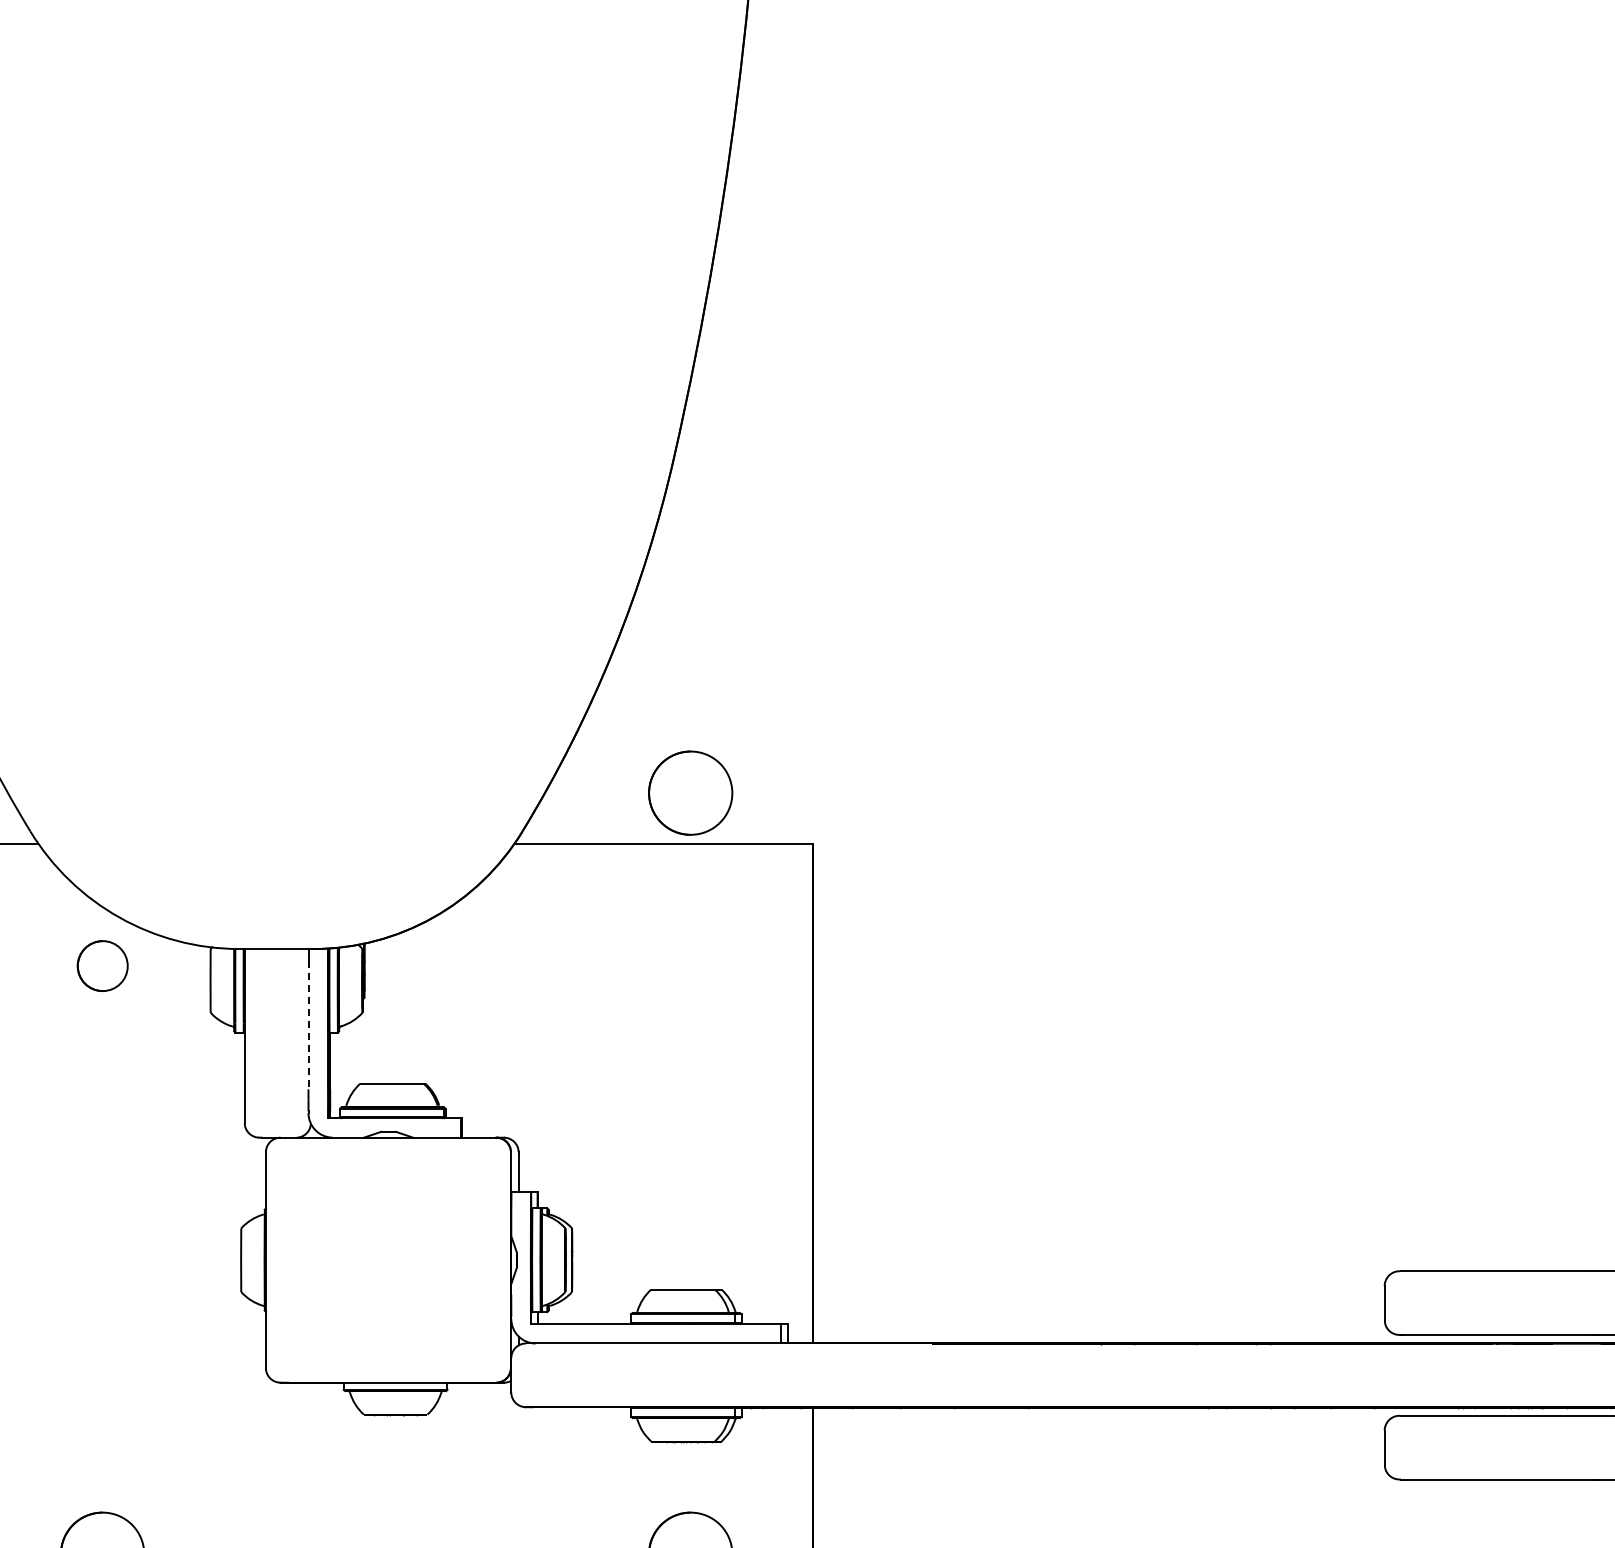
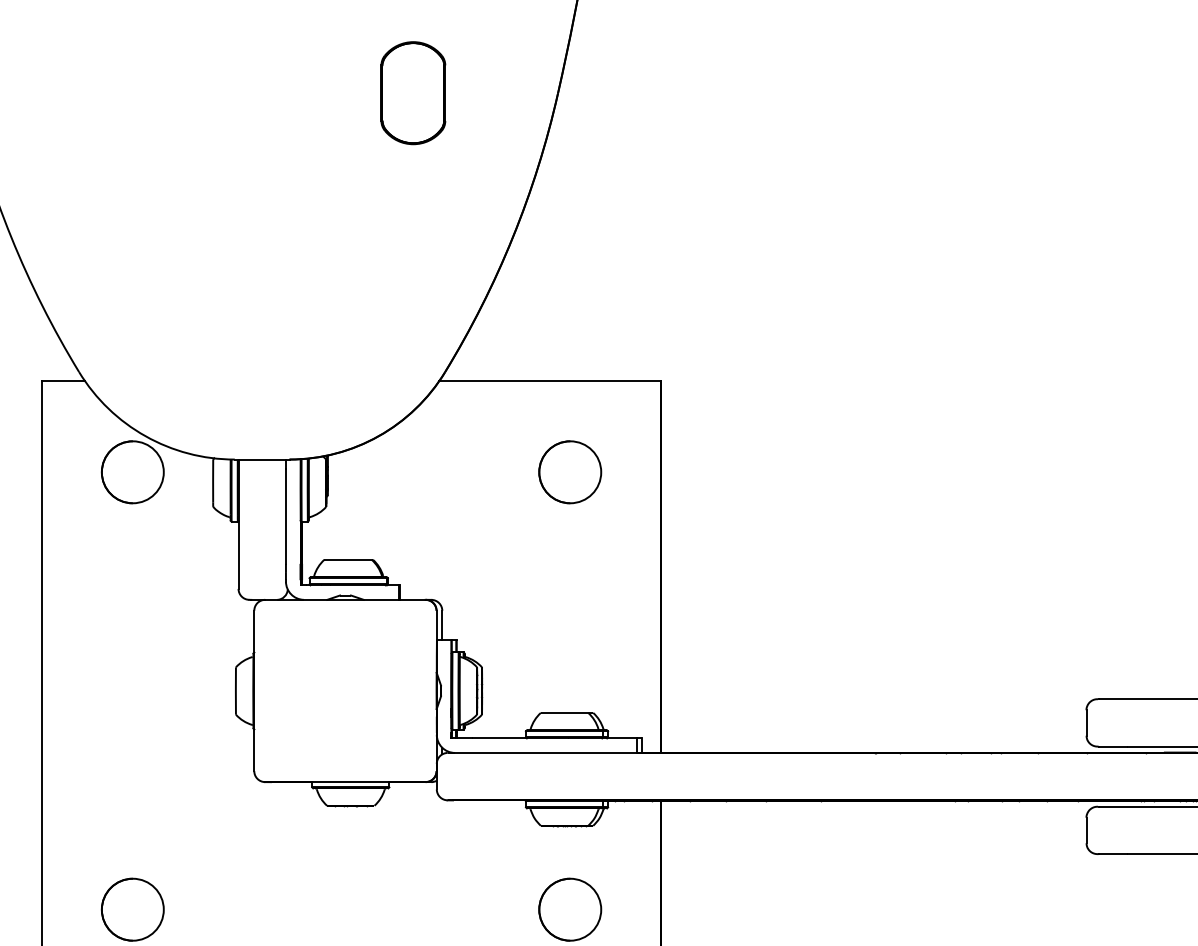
part: (479, 456) -> (413, 93), added
circle: (690, 792) -> (570, 471), moved
circle: (102, 965) -> (132, 471), size x1.67
line: (308, 1025) -> (285, 516), dashed -> solid

